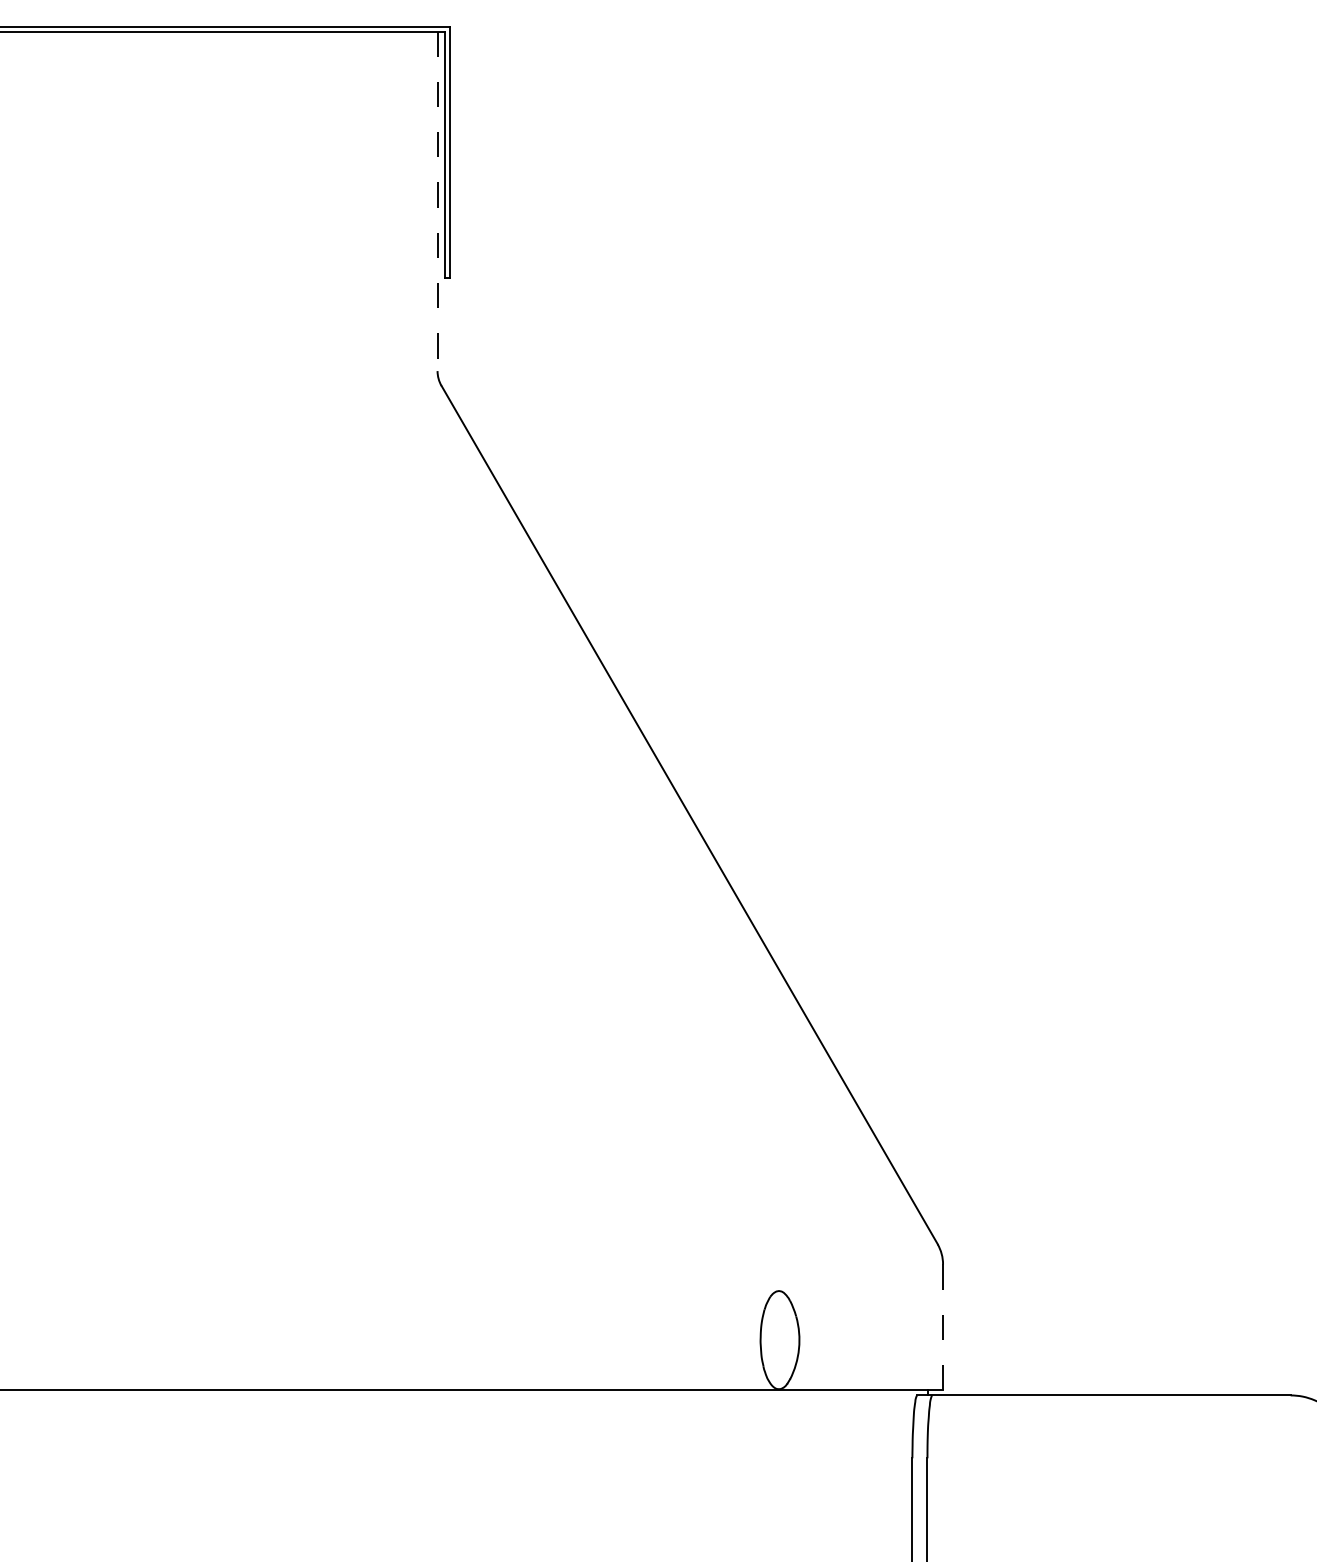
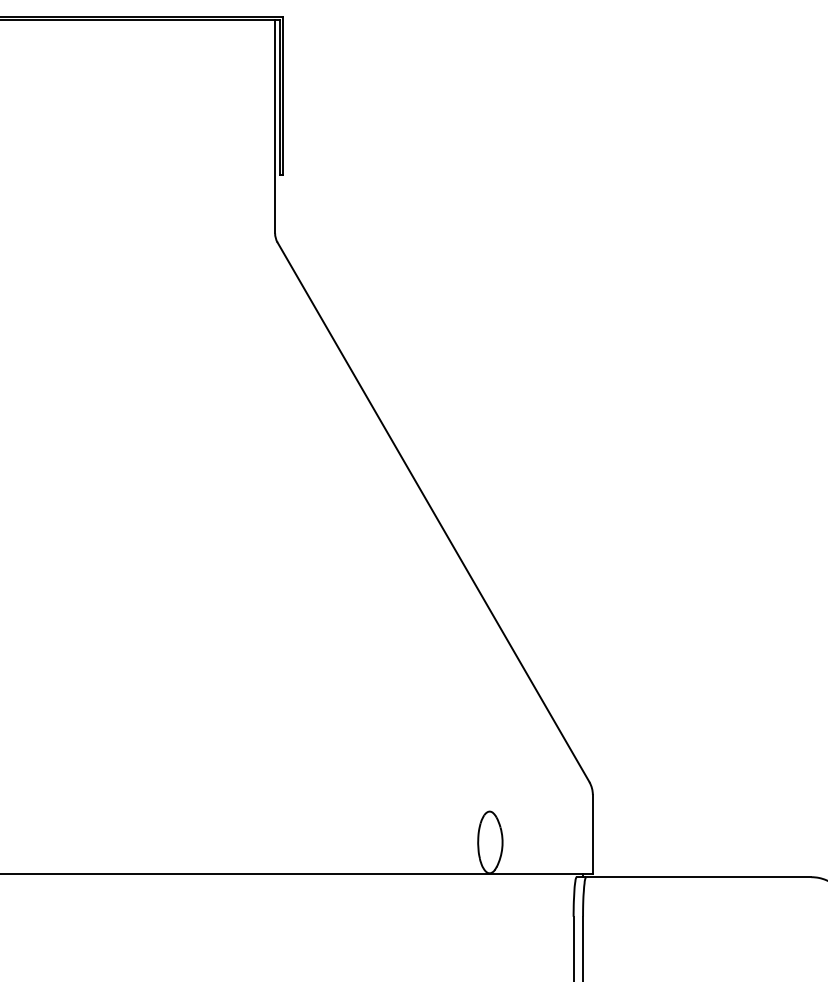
line: (438, 201) -> (275, 126), dashed -> solid
line: (942, 1327) -> (592, 834), dashed -> solid

